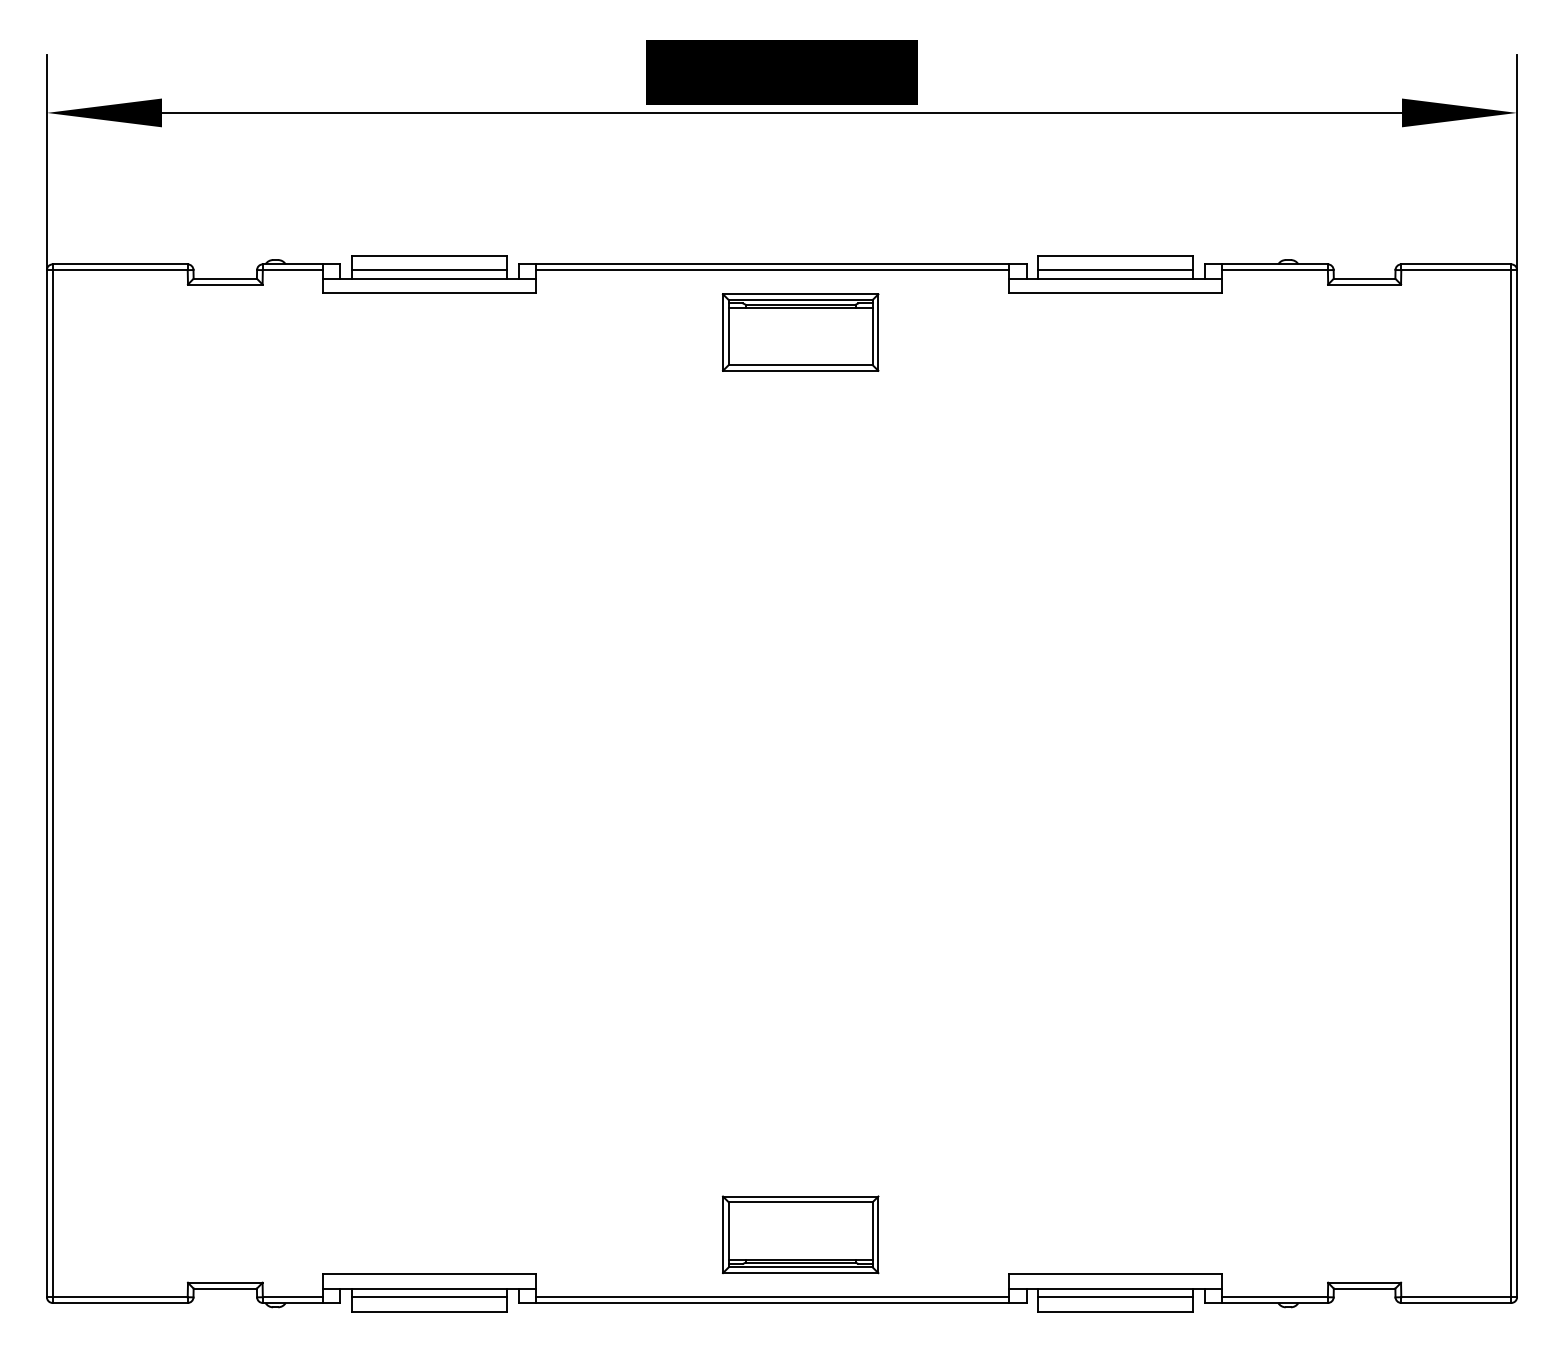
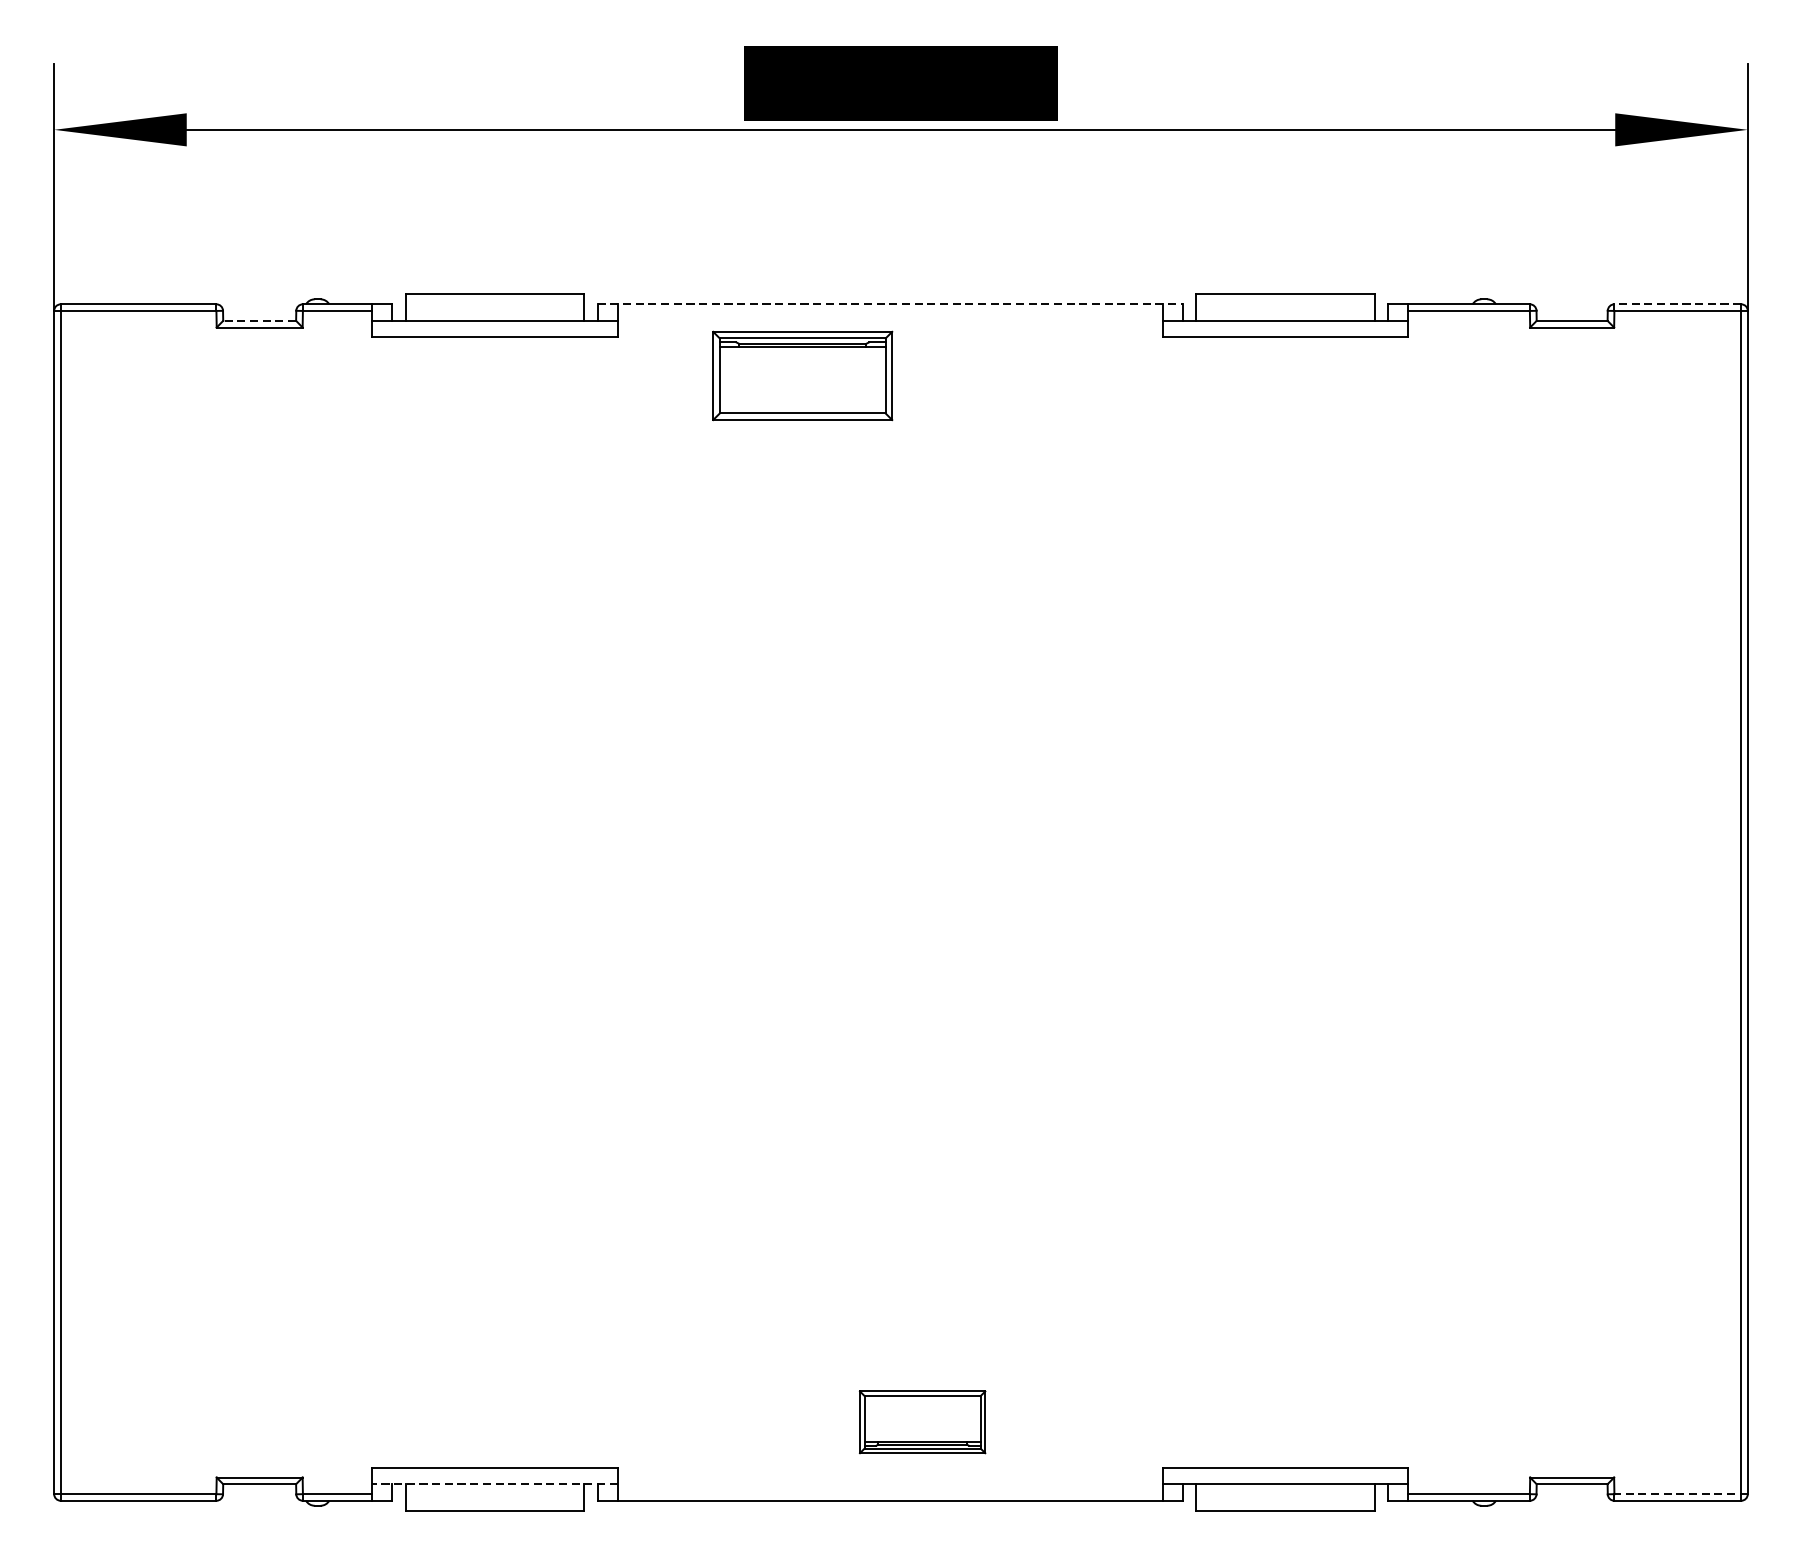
line: (772, 264) -> (890, 304), solid -> dashed
line: (1455, 264) -> (1676, 304), solid -> dashed
line: (429, 270) -> (494, 311), removed
line: (772, 270) -> (890, 311), removed
line: (1115, 270) -> (1285, 311), removed
line: (225, 278) -> (259, 320), solid -> dashed
part: (800, 332) -> (802, 375), moved
part: (800, 1234) -> (922, 1421), size x0.7
line: (429, 1288) -> (494, 1484), solid -> dashed
line: (429, 1297) -> (494, 1494), removed
line: (772, 1297) -> (890, 1494), removed
line: (1115, 1297) -> (1285, 1494), removed
line: (1459, 1297) -> (1681, 1494), solid -> dashed

